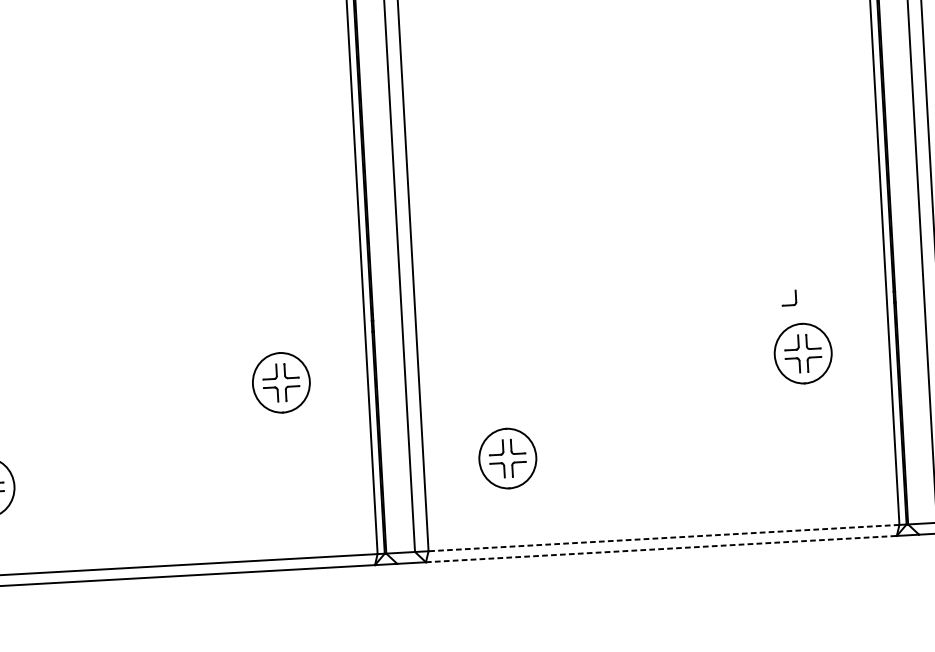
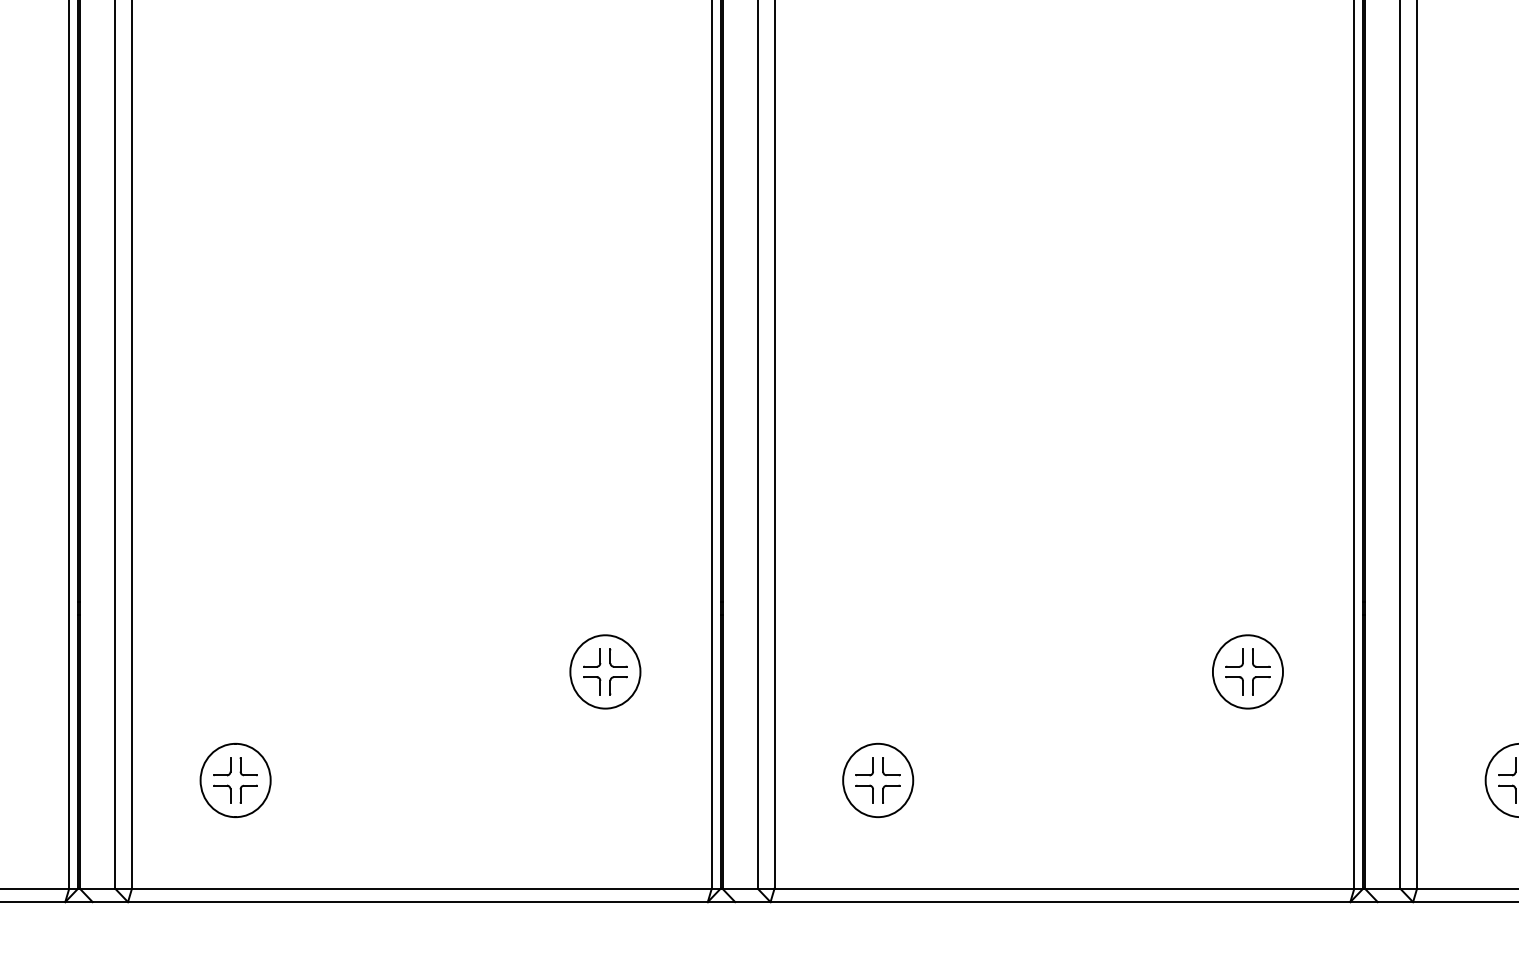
part: (795, 297) -> (1242, 602), removed
line: (664, 537) -> (1064, 888), dashed -> solid
line: (661, 549) -> (1060, 902), dashed -> solid

